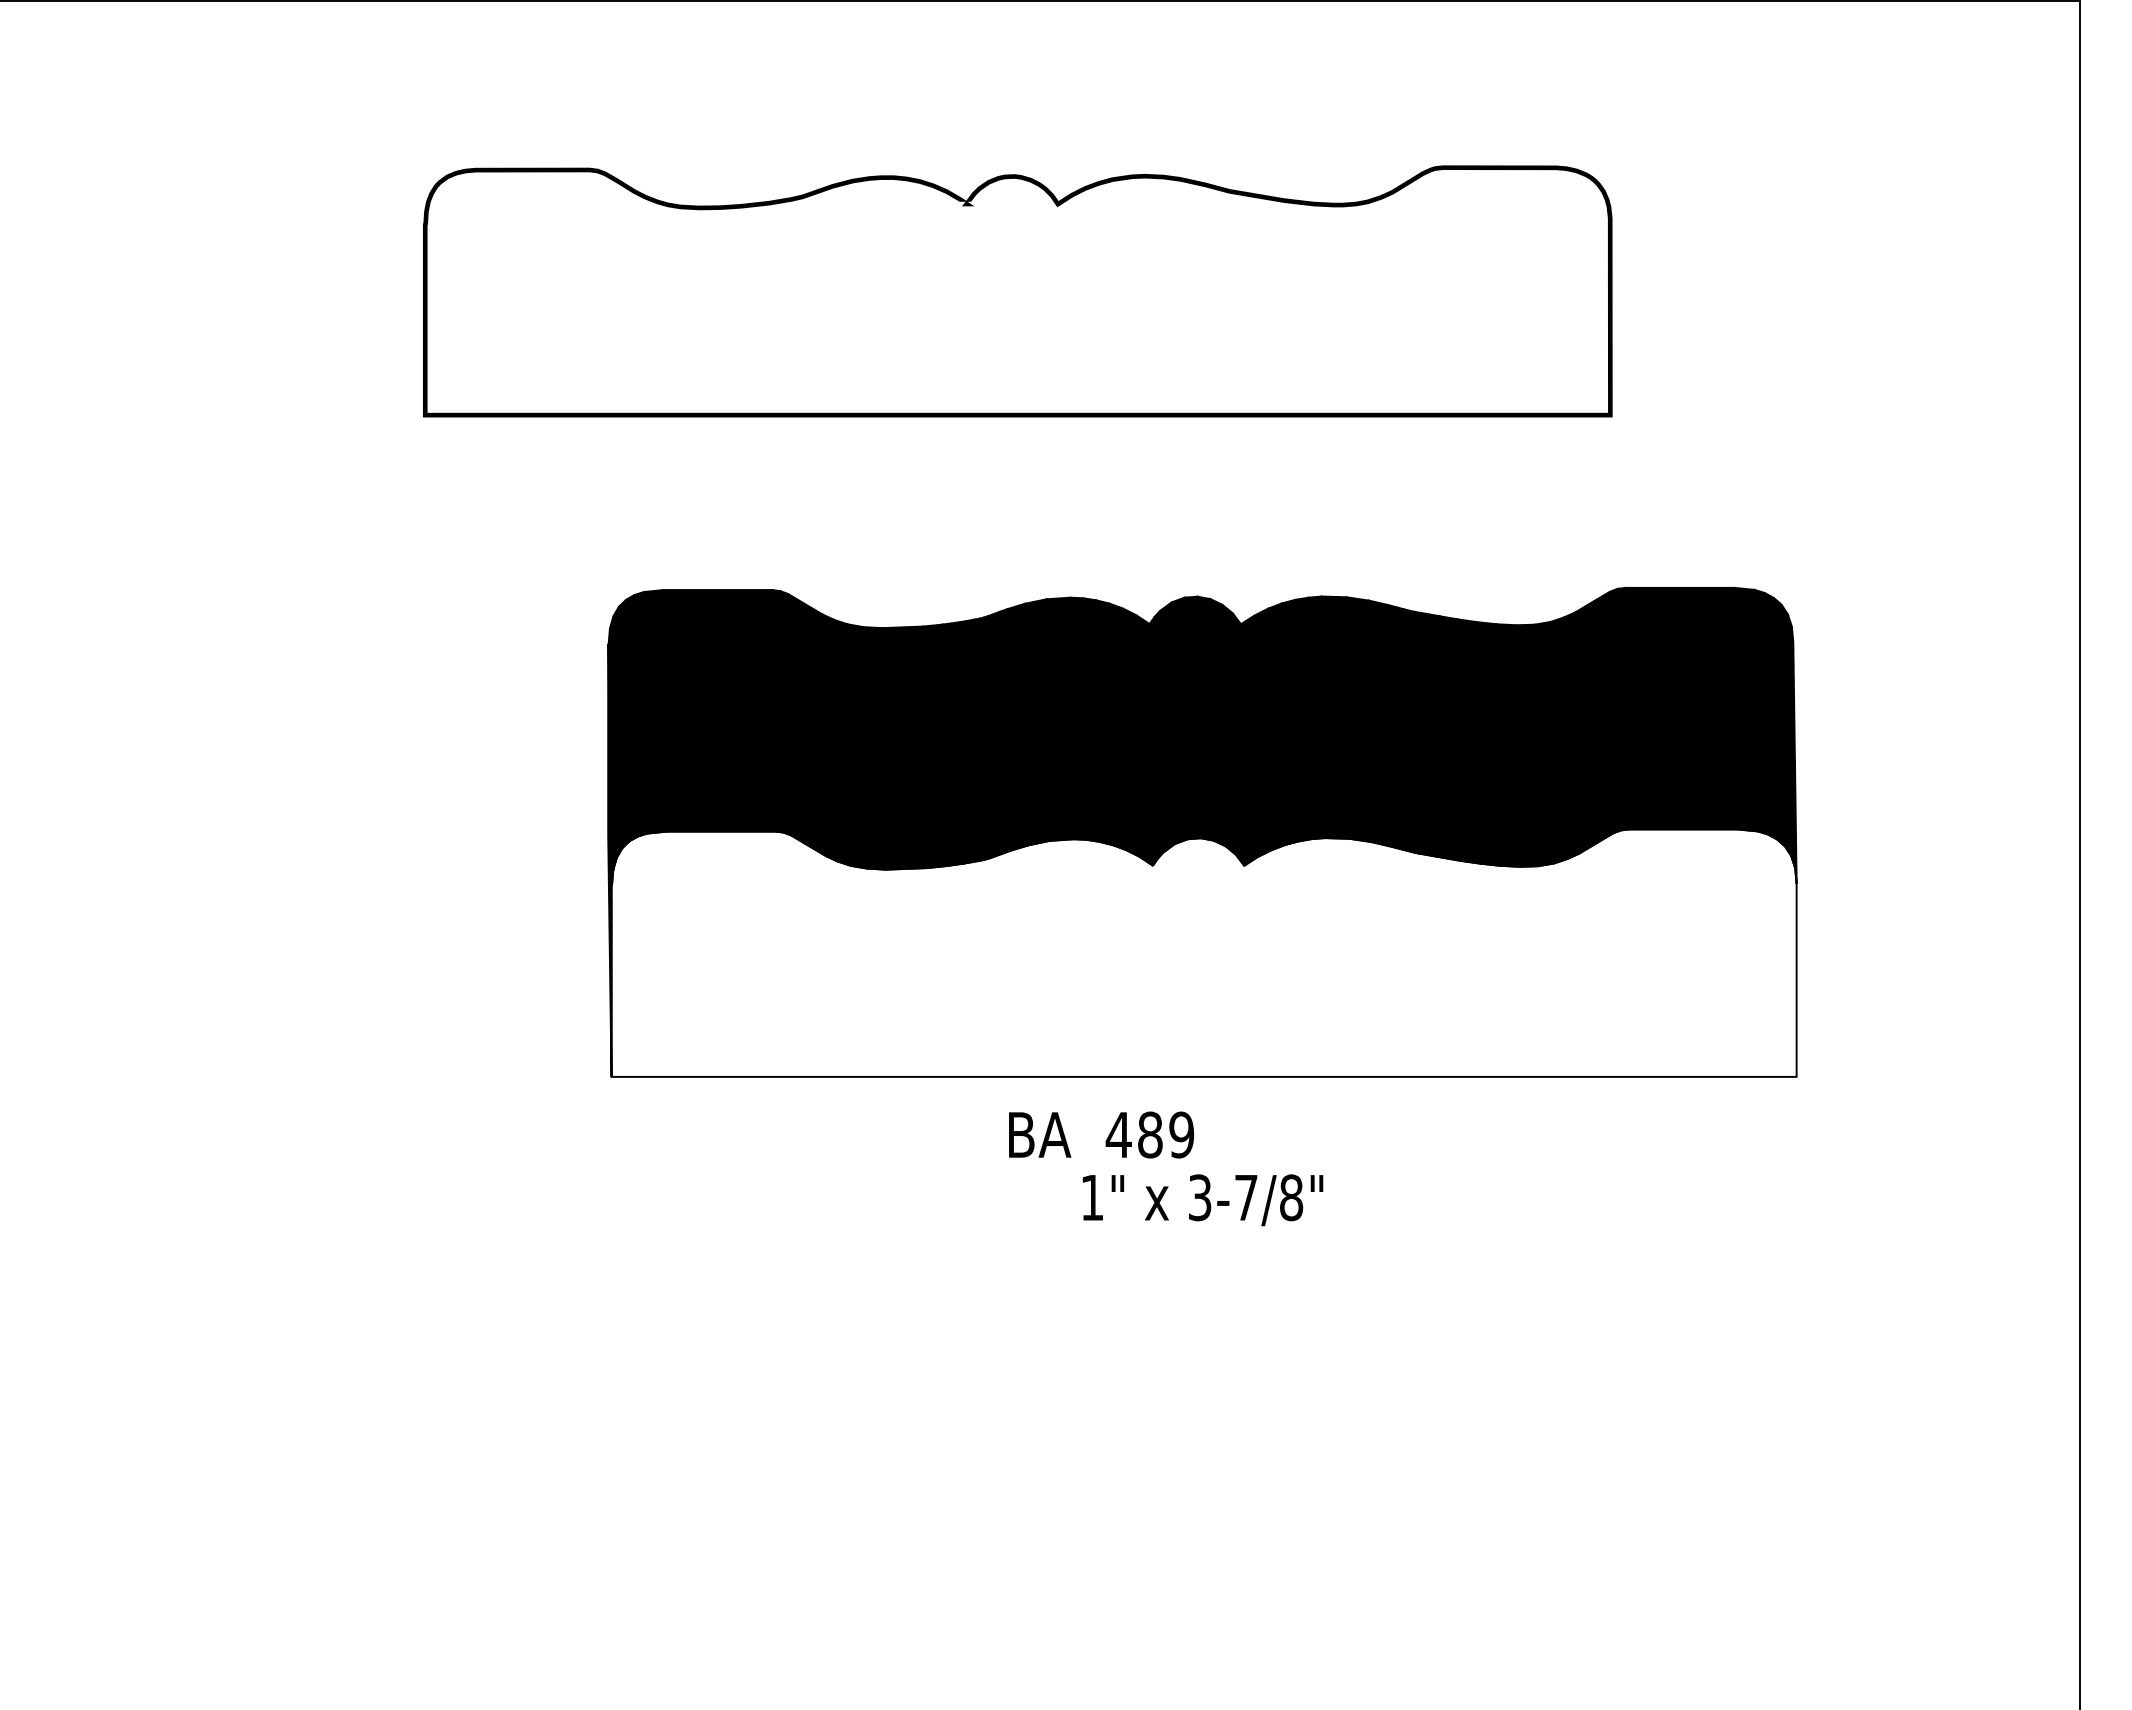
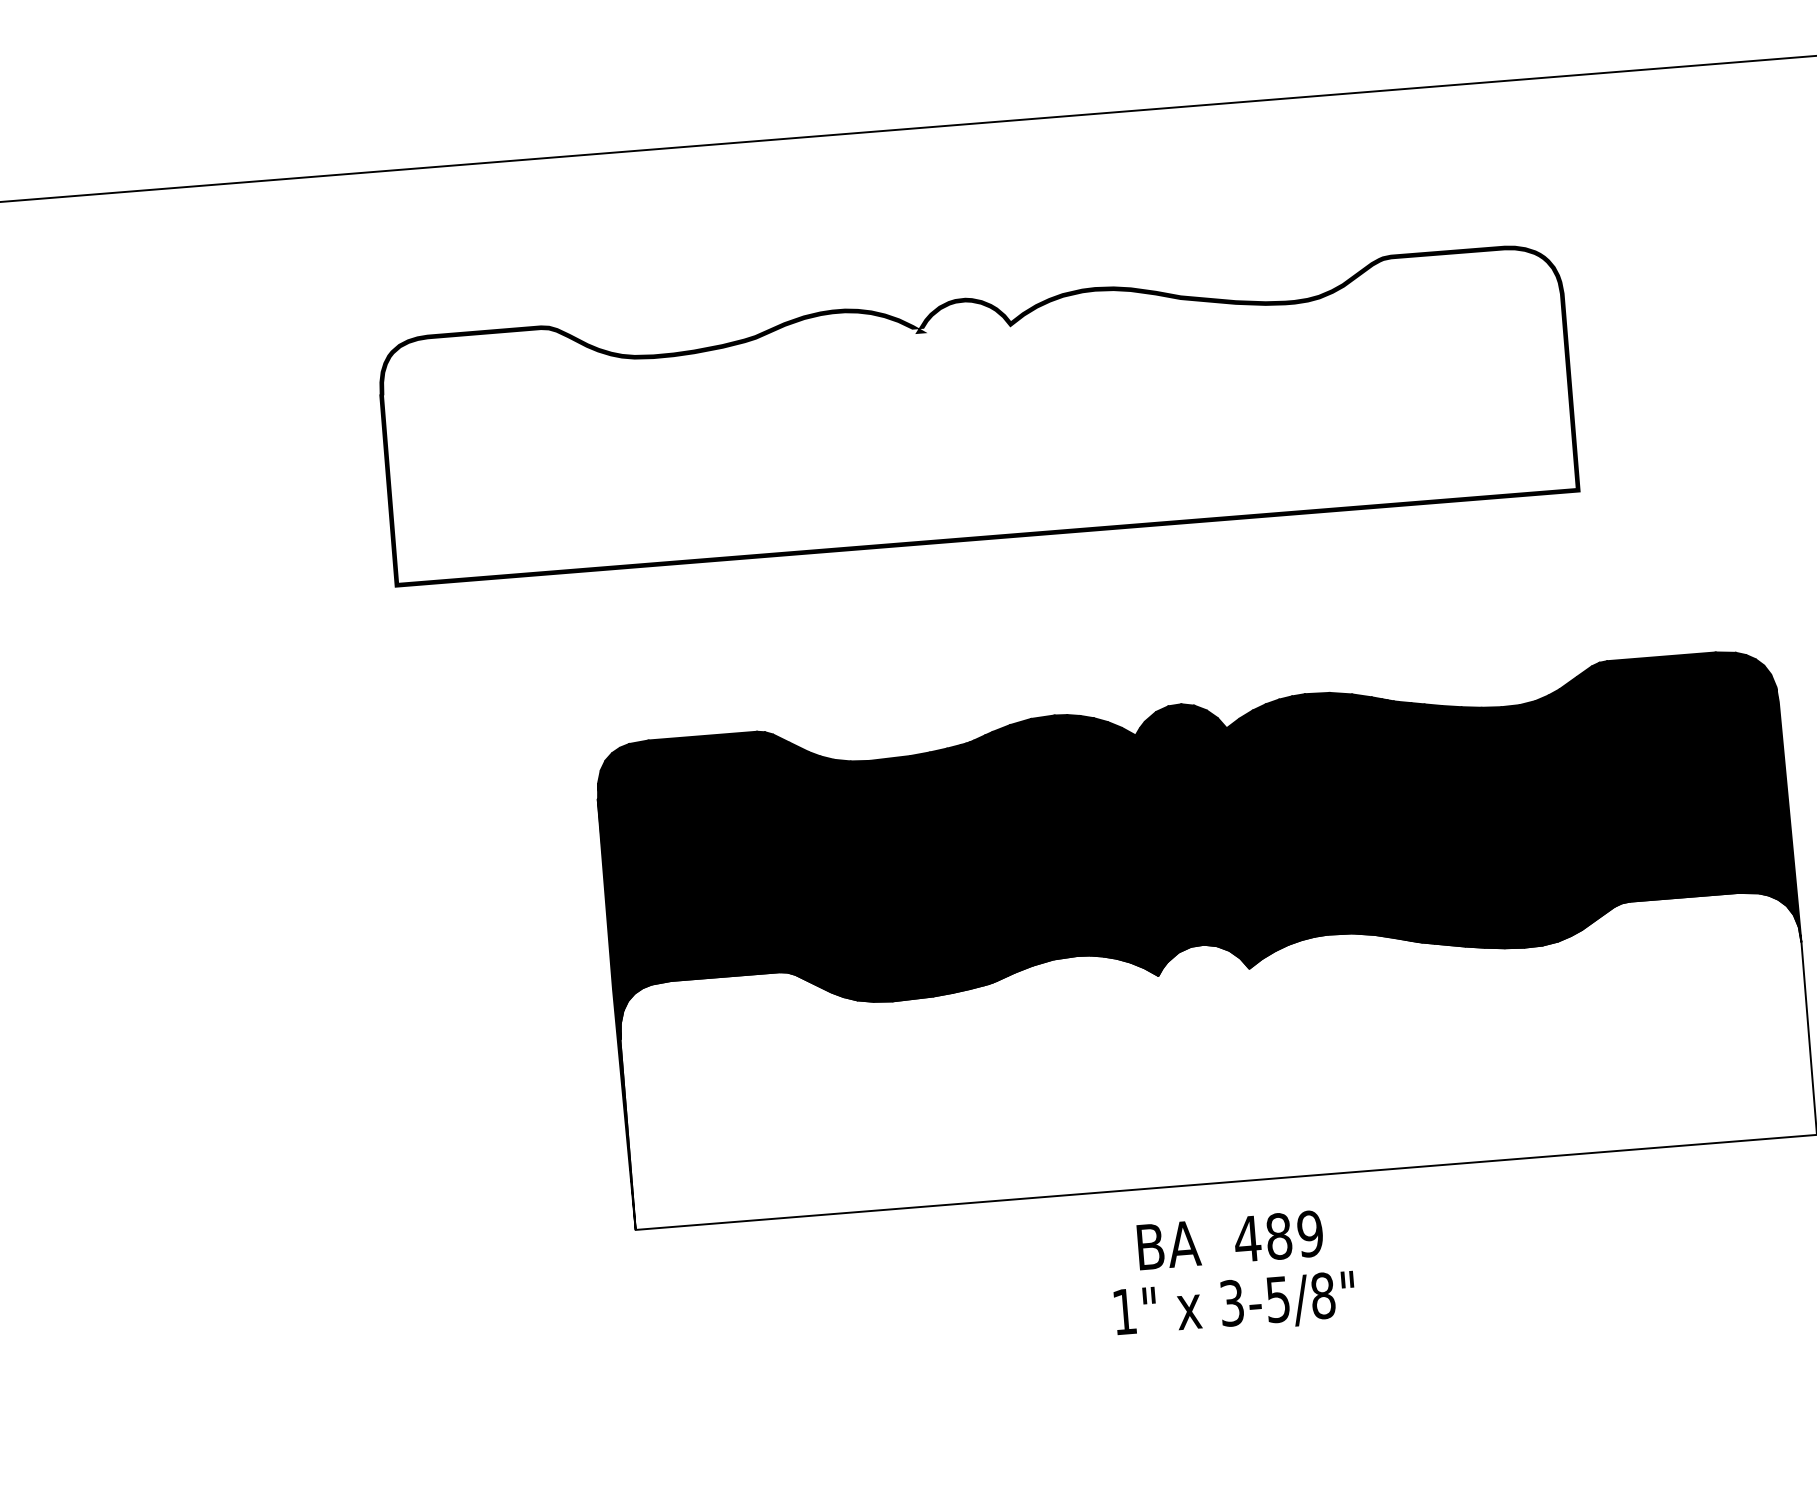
text: (1101, 1134) -> (1230, 1239), moved
text: (1246, 1198) -> (1278, 1300), 3-7/8" -> 3-5/8"

